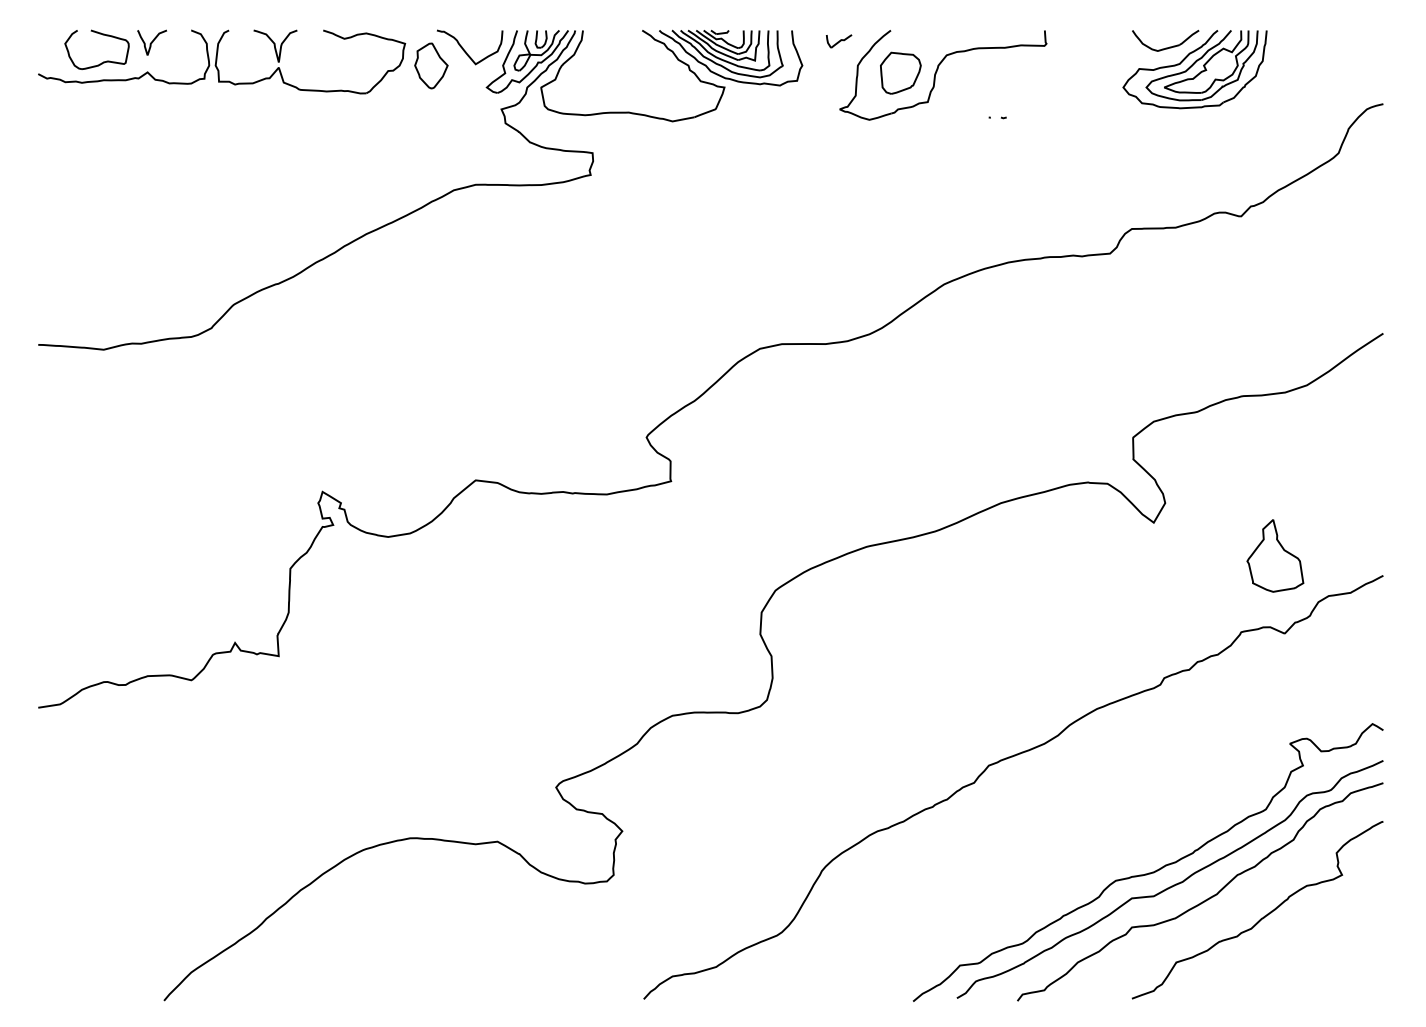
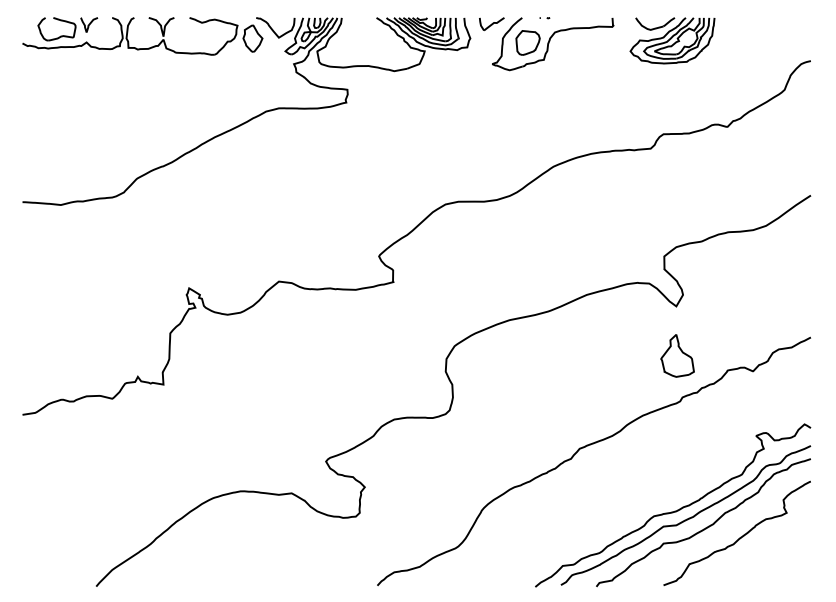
part: (838, 41) -> (491, 24), size x1.67
part: (1195, 69) -> (672, 40), moved
part: (997, 118) -> (544, 18), moved
part: (1275, 555) -> (677, 355), moved

